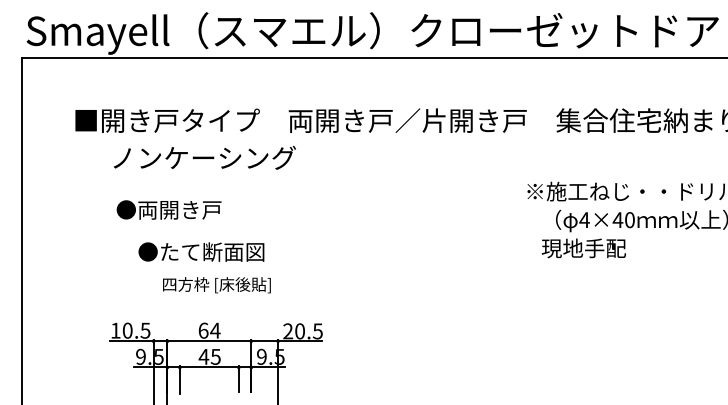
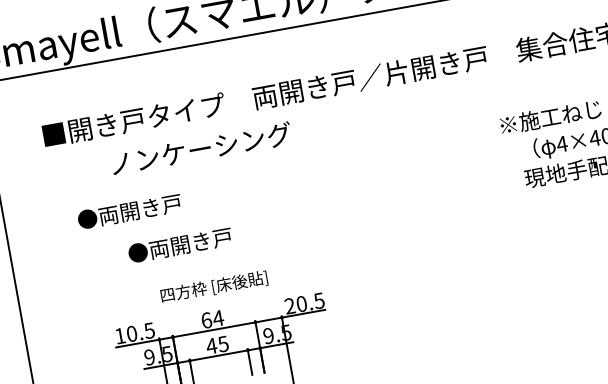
text: (204, 157) -> (201, 148), moved
text: (168, 209) -> (129, 211), moved
text: (212, 251) -> (201, 240), ●たて断面図 -> ●両開き戸
text: (216, 285) -> (213, 287), moved

